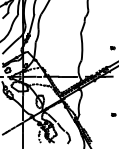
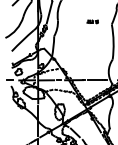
part: (65, 30) -> (92, 21), added

